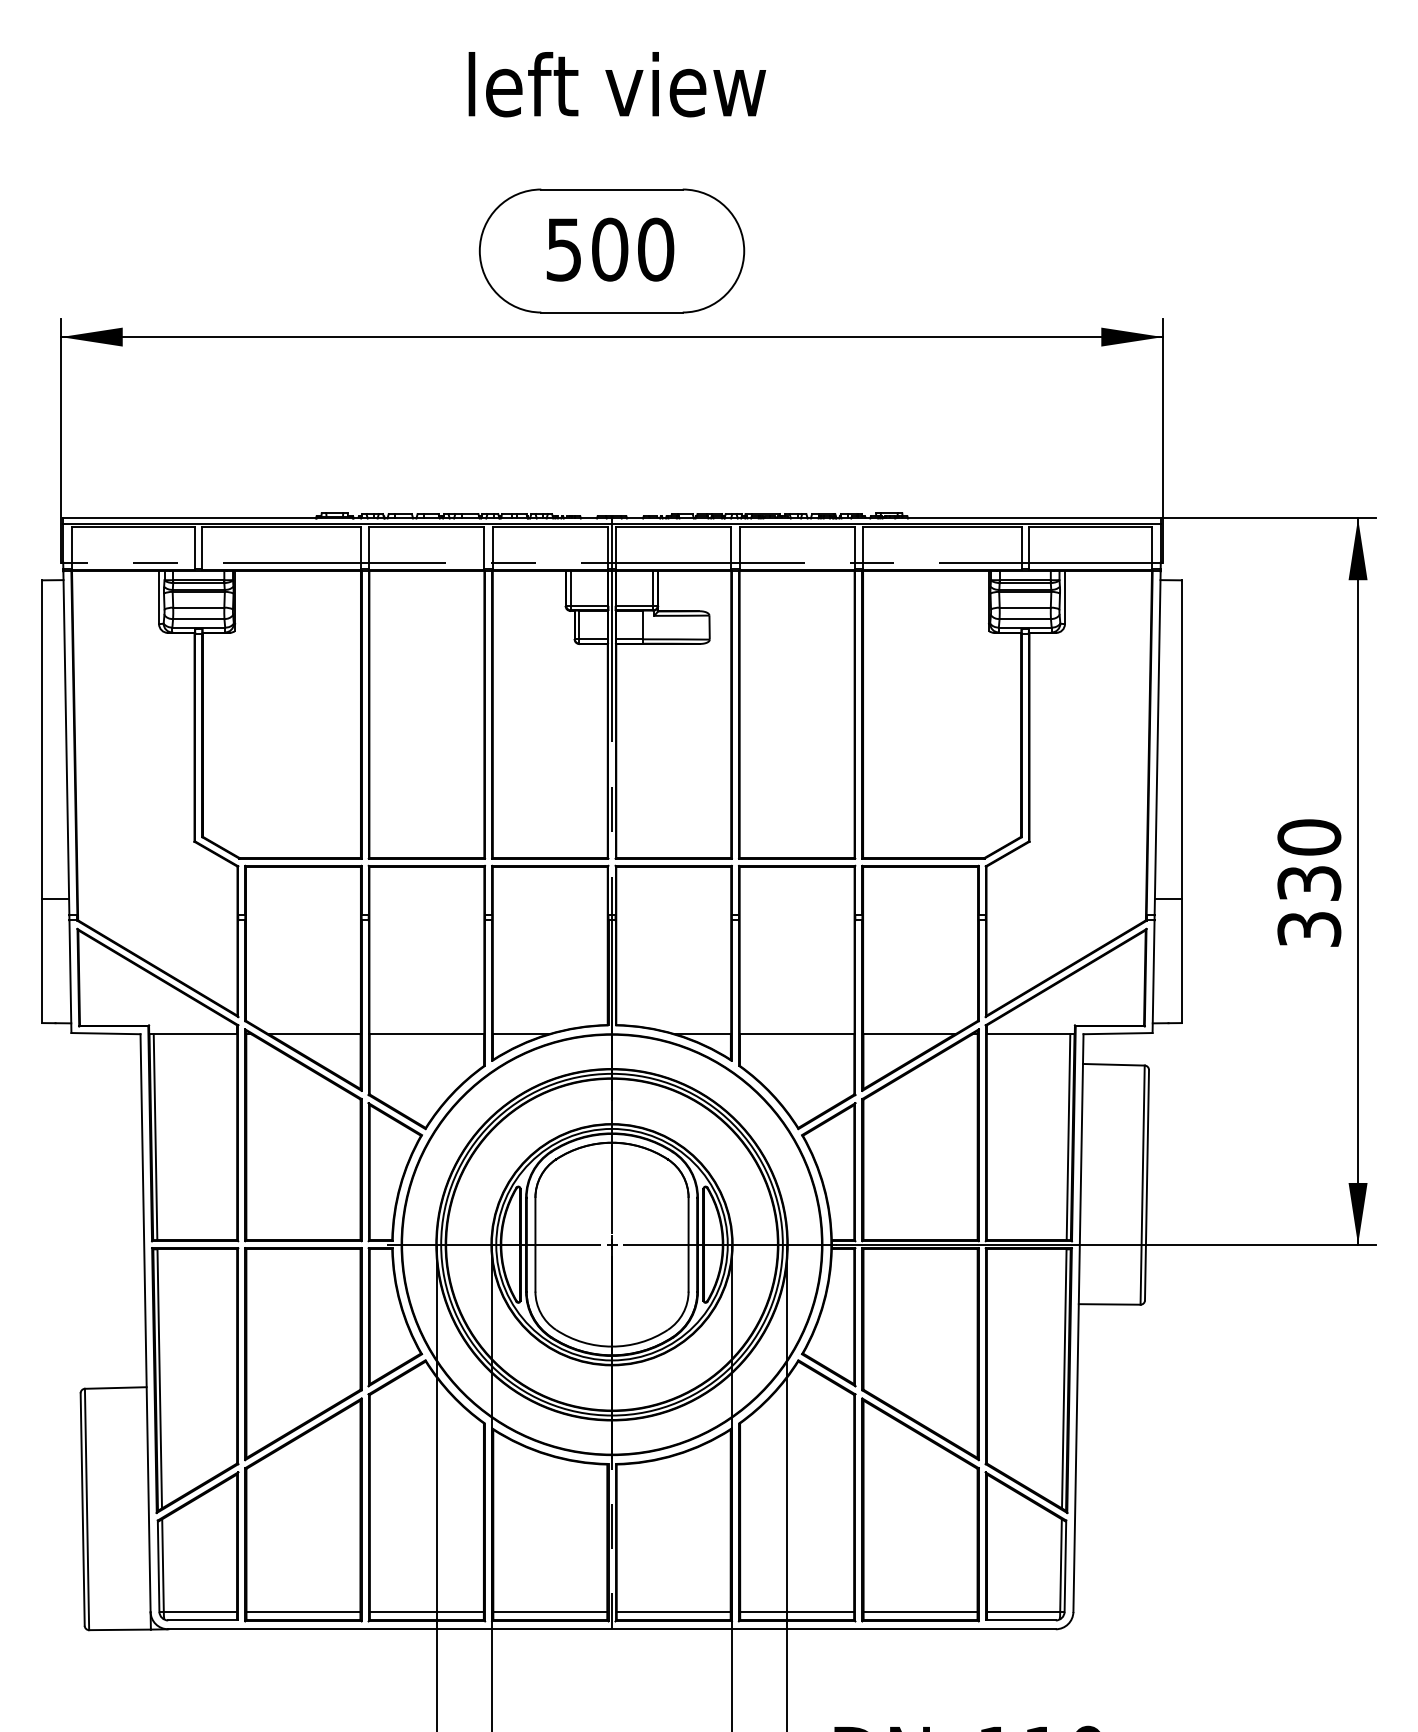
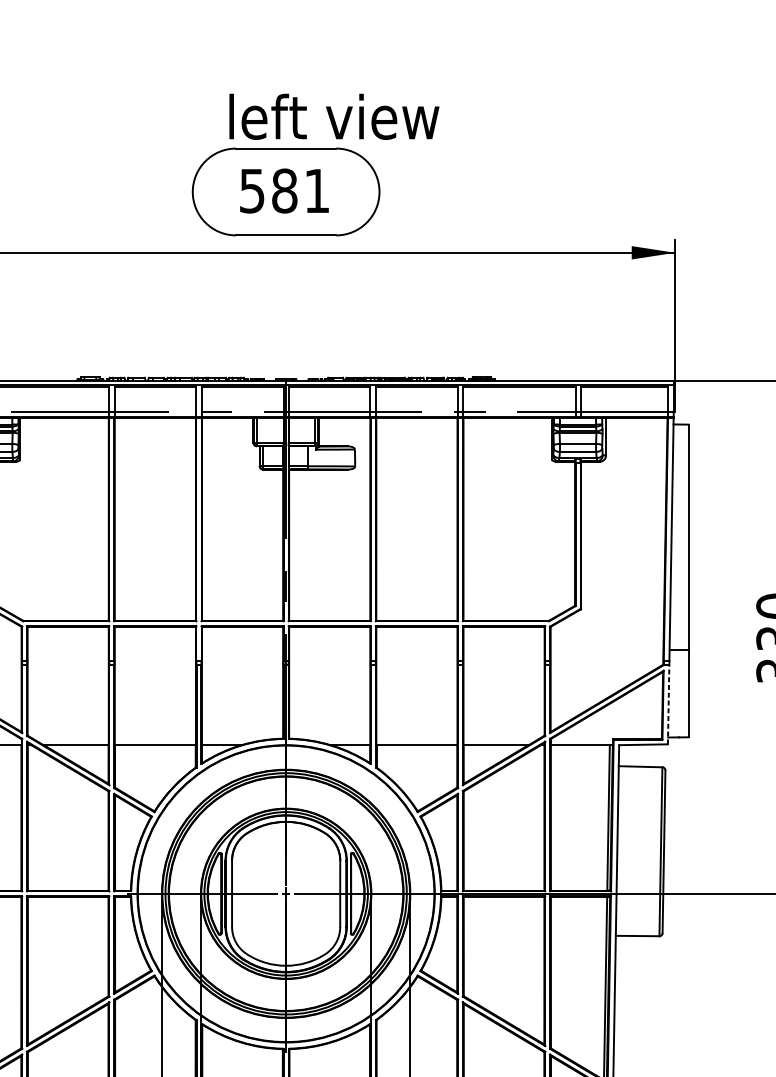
text: (617, 84) -> (334, 116), moved
text: (633, 249) -> (301, 190), 500 -> 581
line: (1153, 976) -> (668, 704), solid -> dashed

